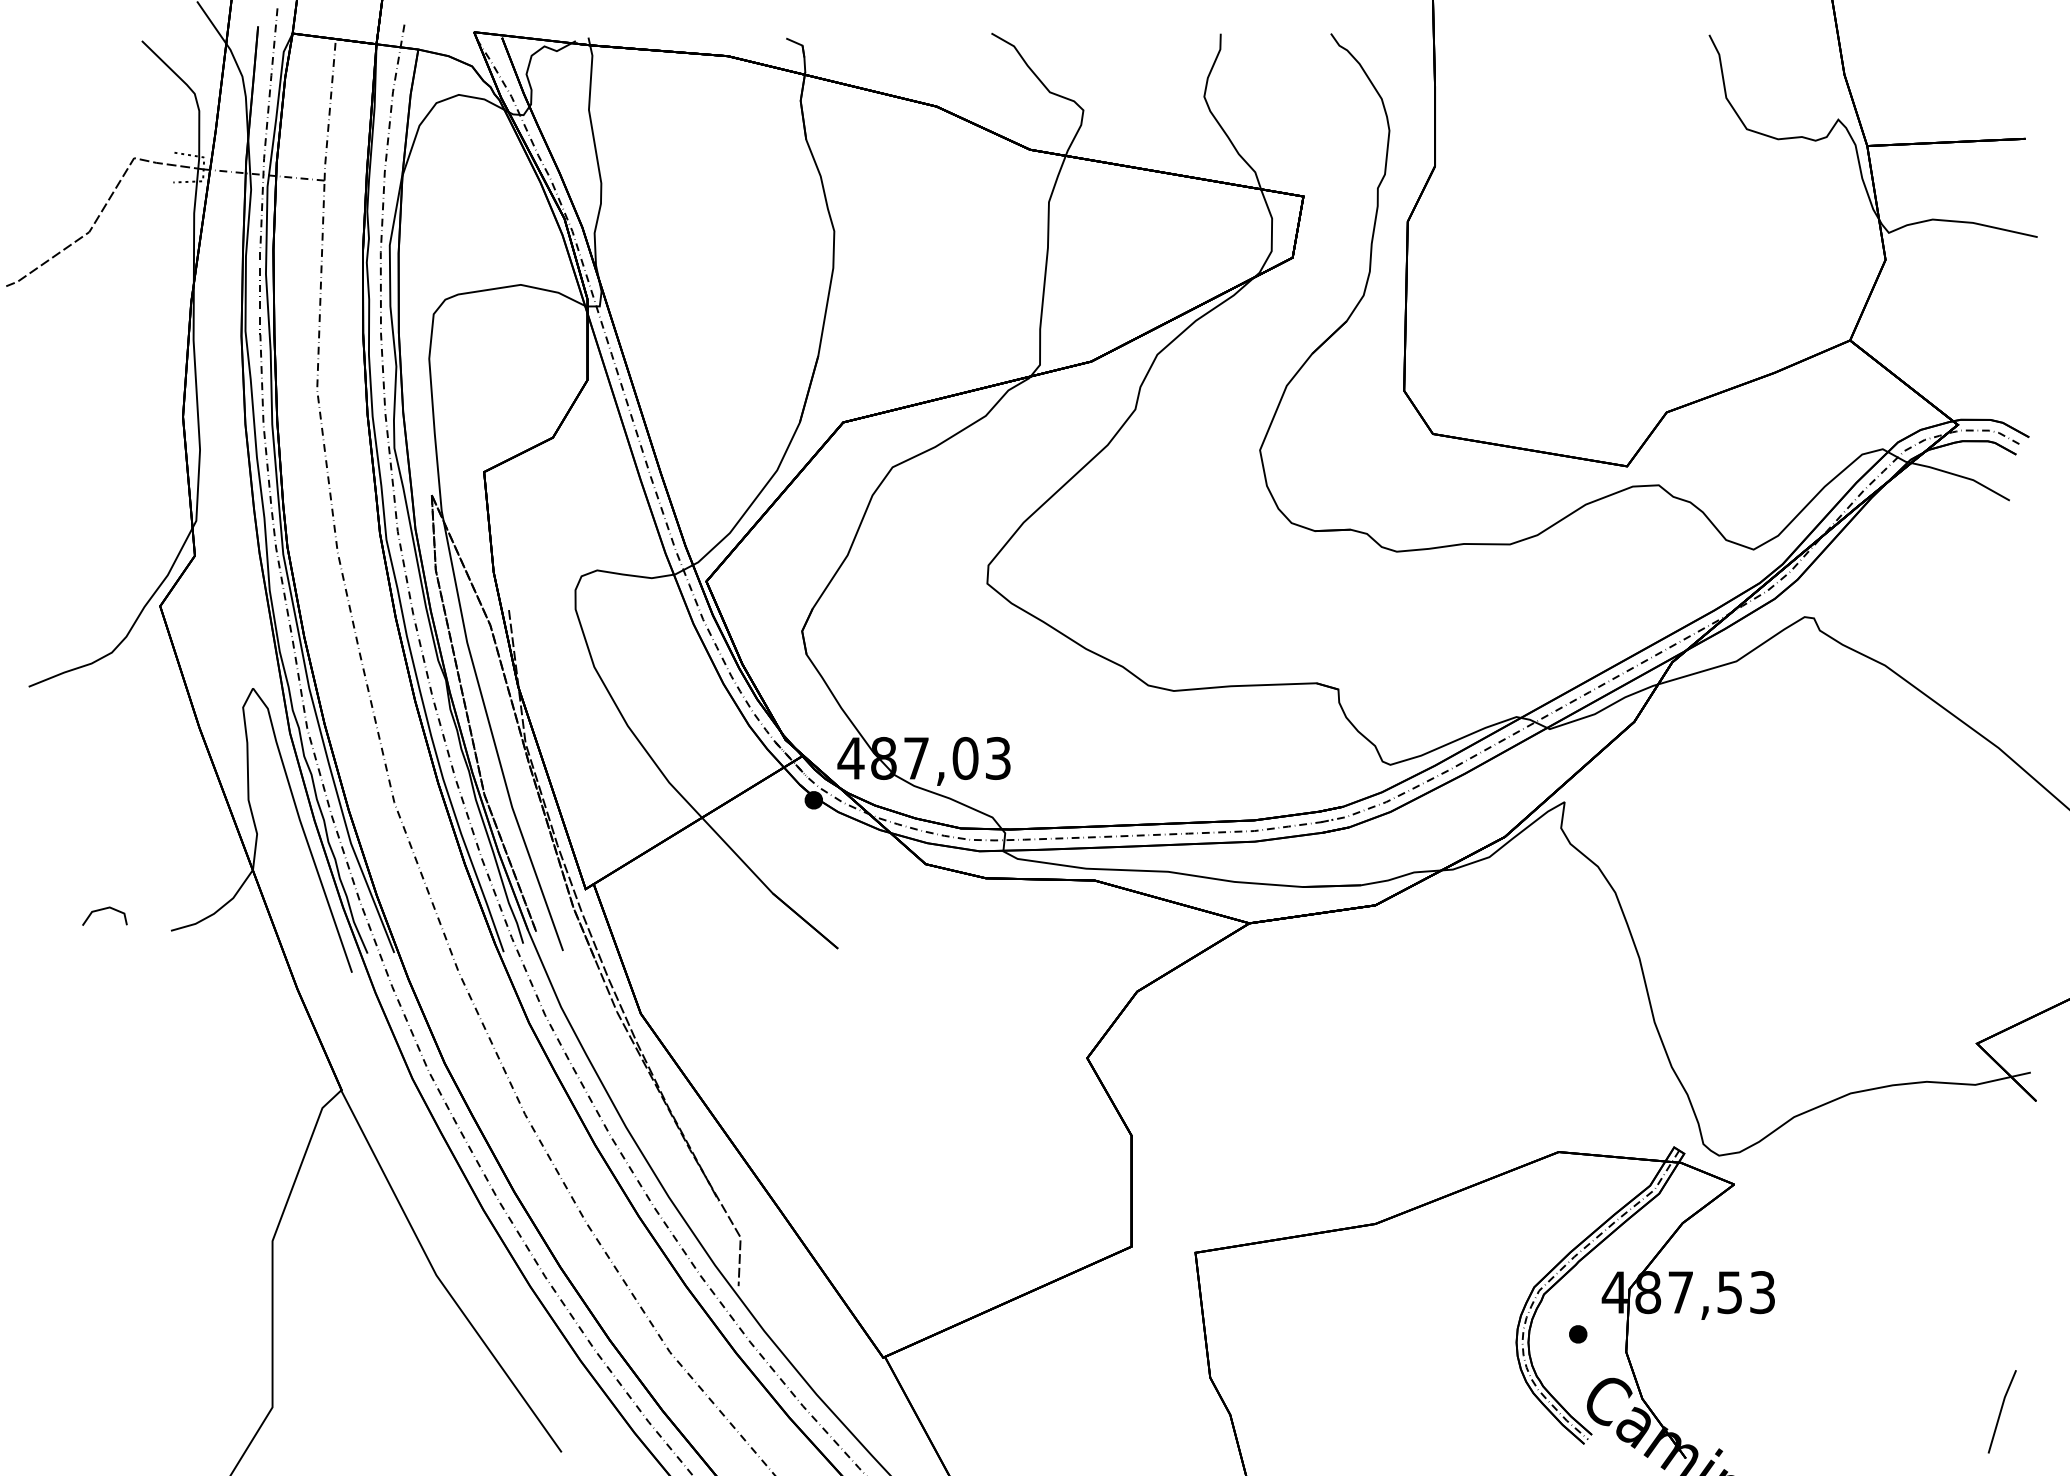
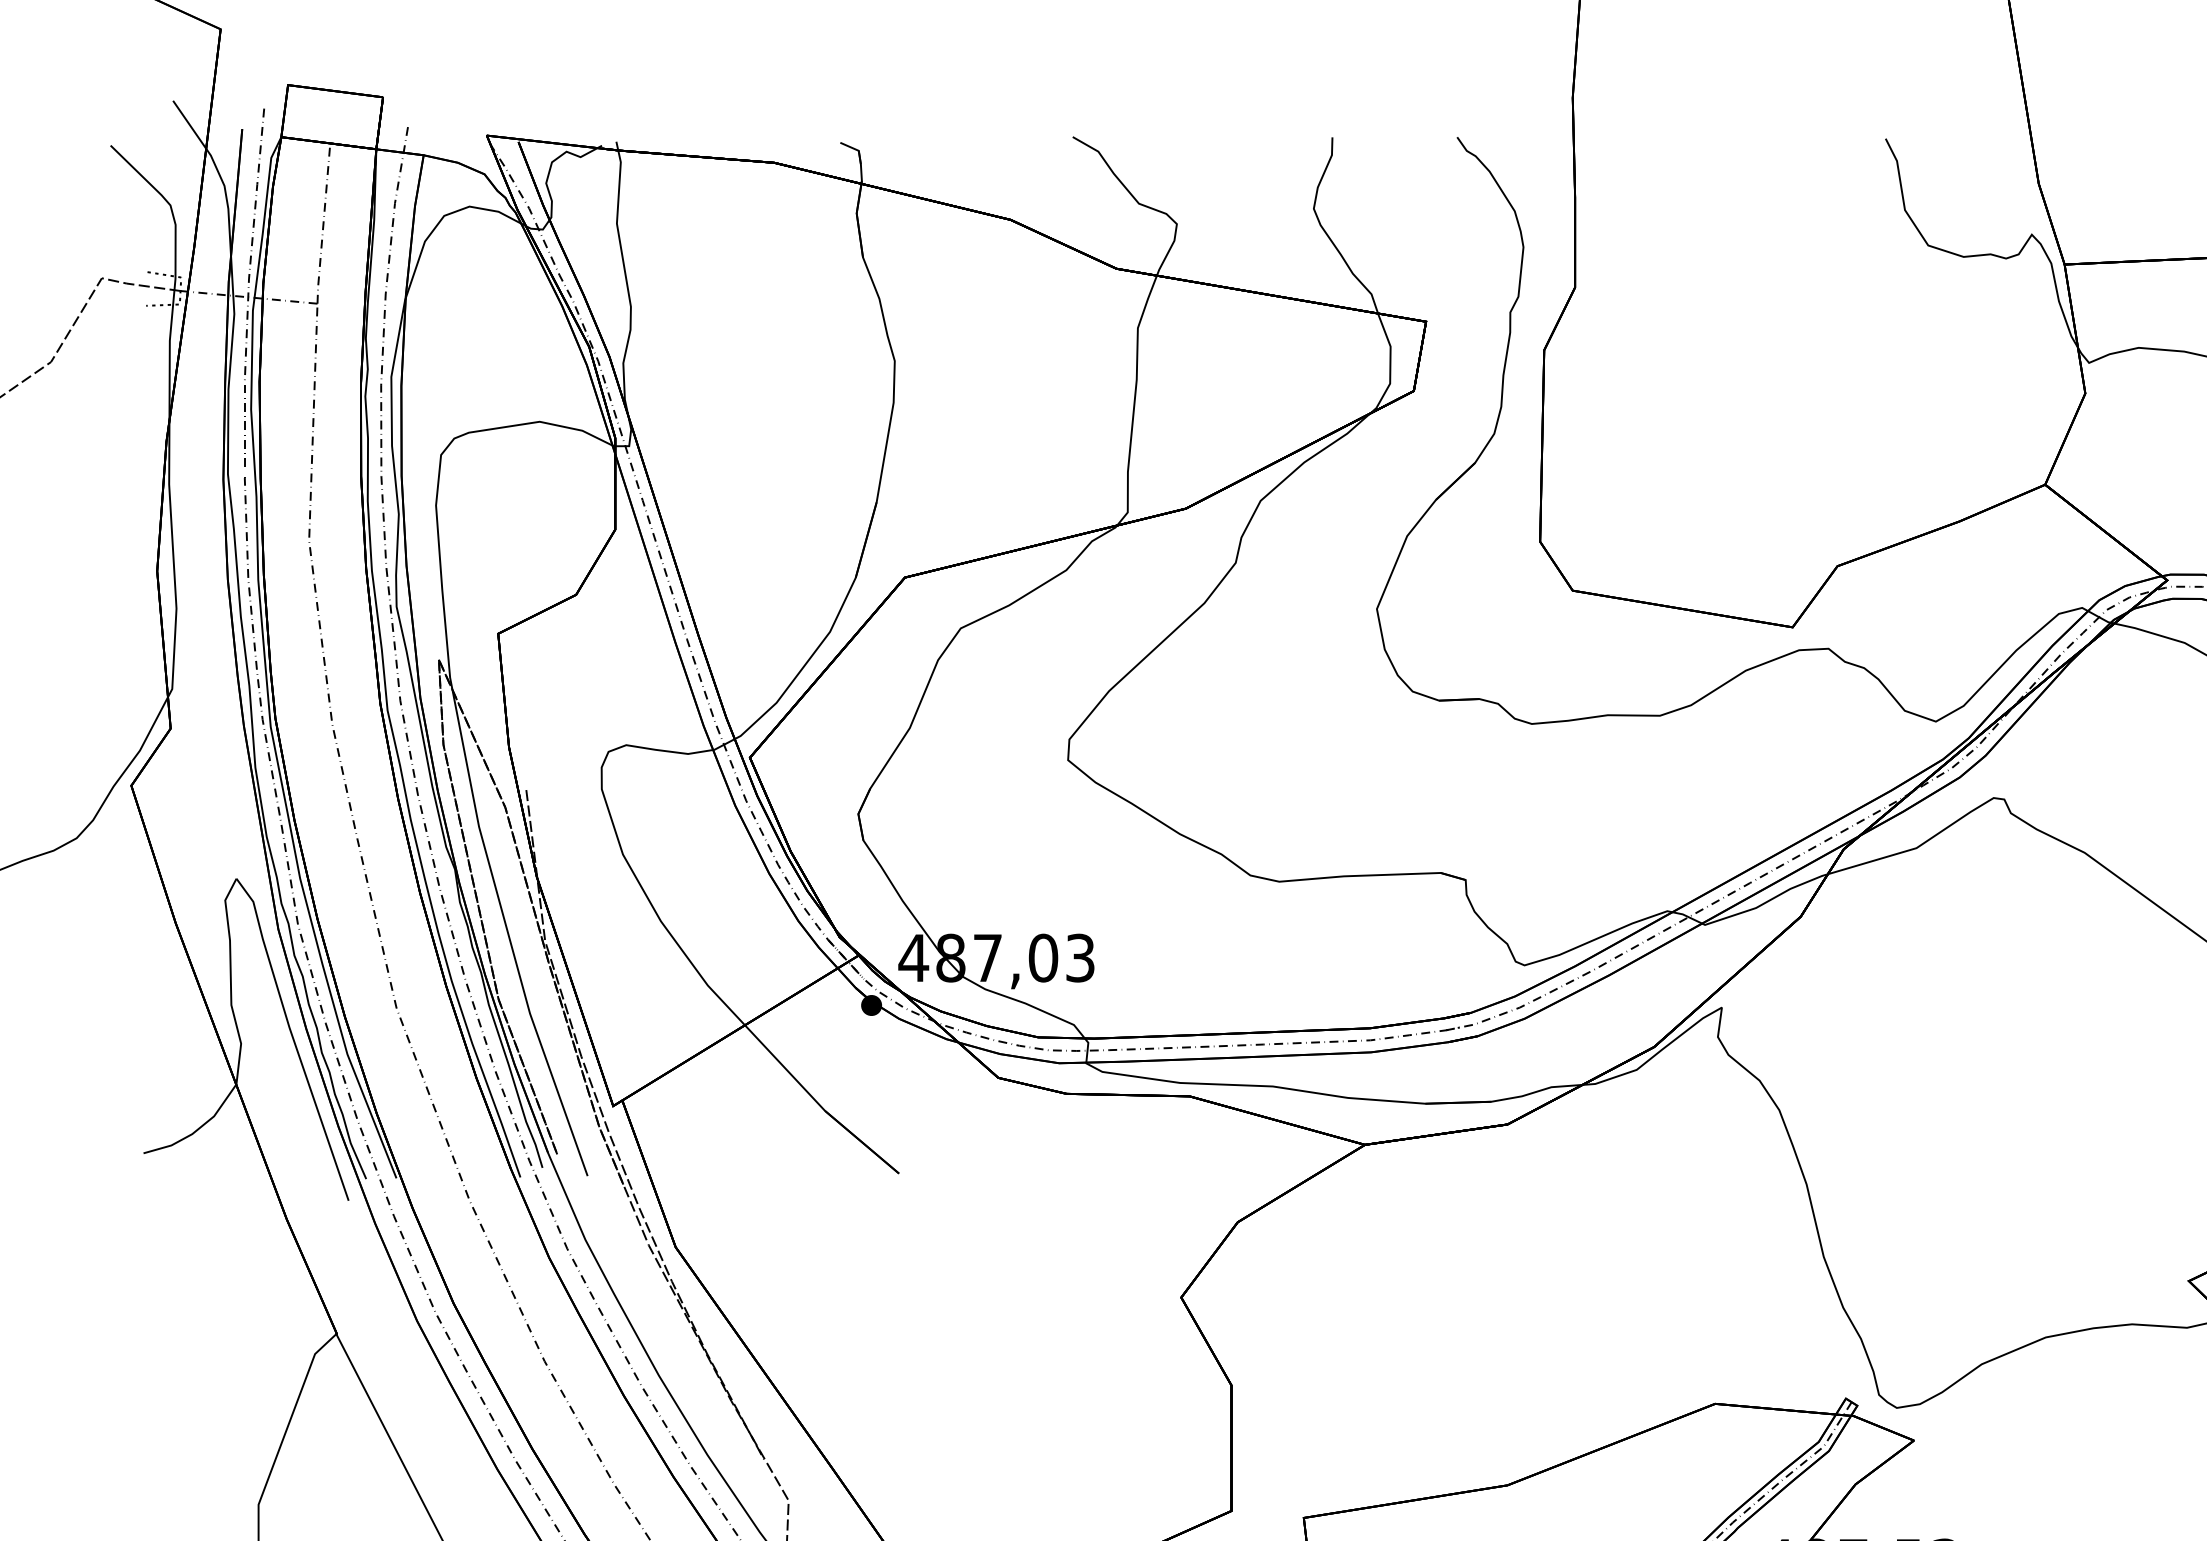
line: (102, 910) -> (66, 1130), removed

